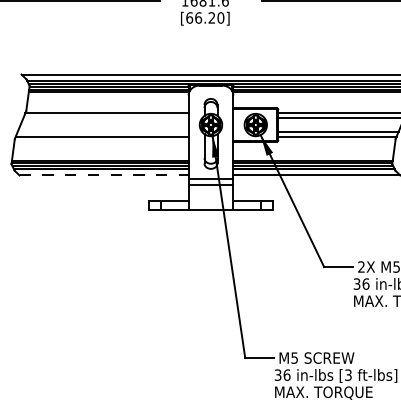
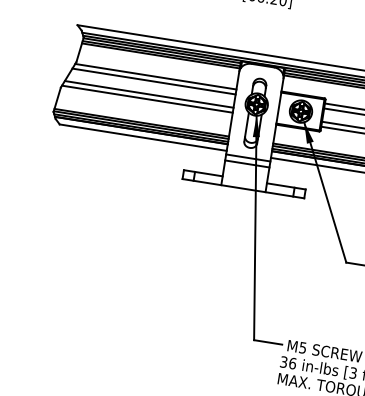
line: (105, 118) -> (153, 81), added
line: (102, 131) -> (148, 94), added
line: (104, 175) -> (143, 137), dashed -> solid

